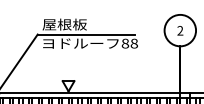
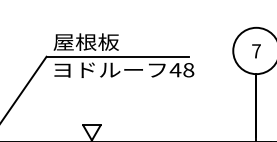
text: (180, 30) -> (256, 50), 2 -> 7
text: (125, 43) -> (175, 69), 88 -> 48

